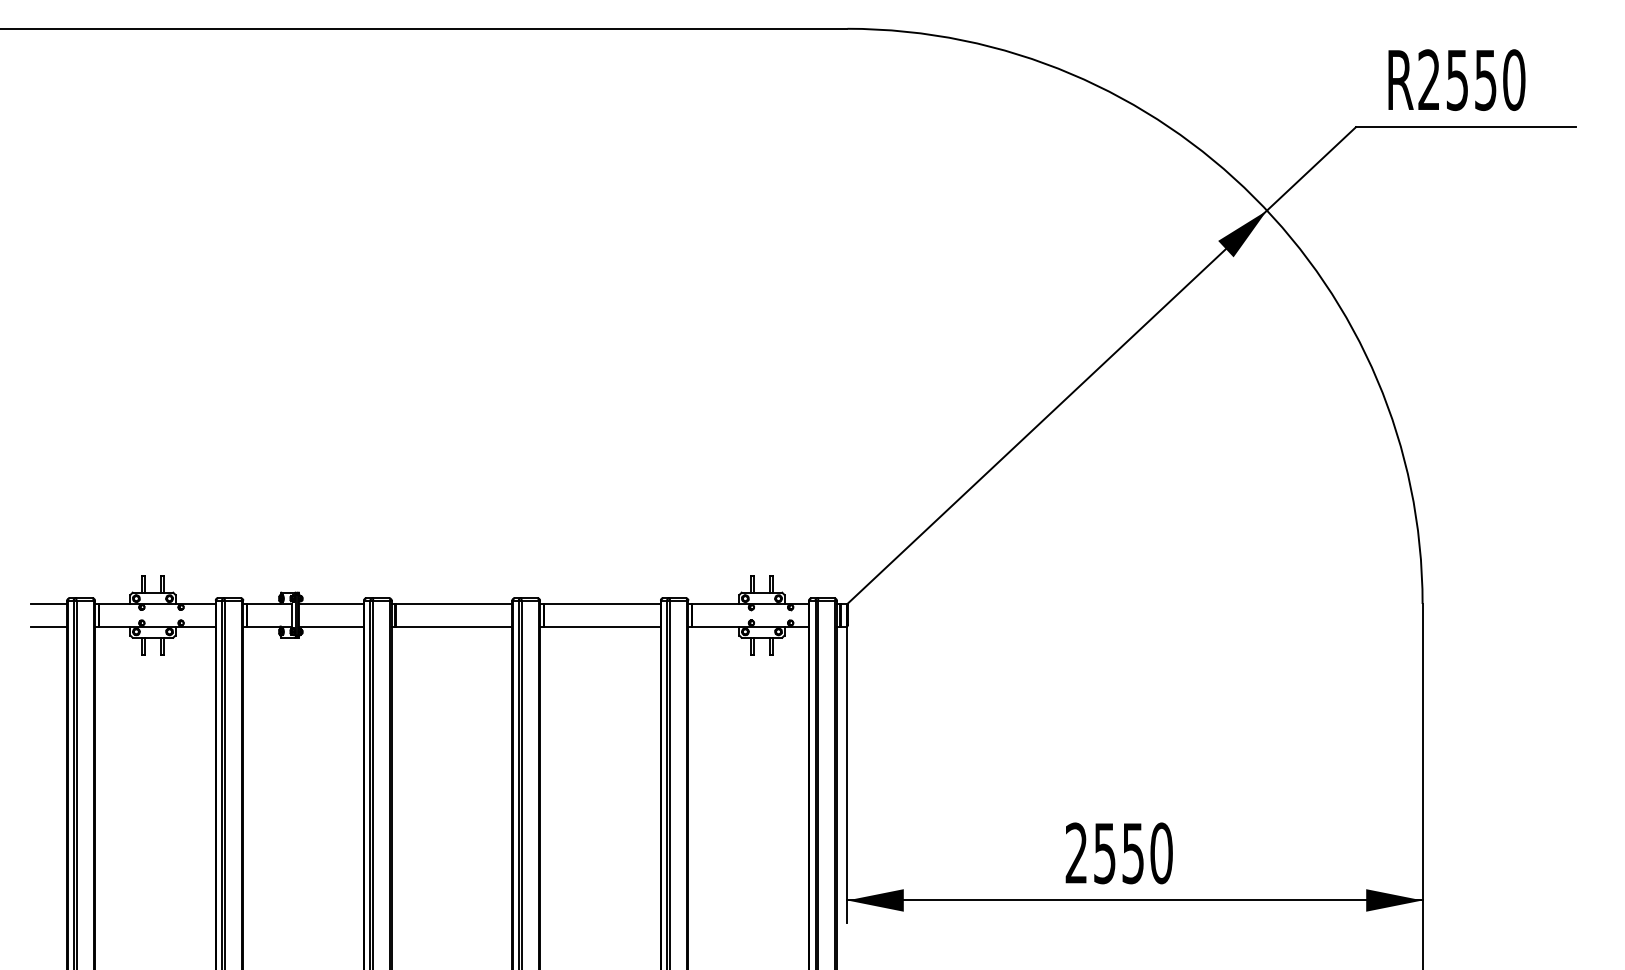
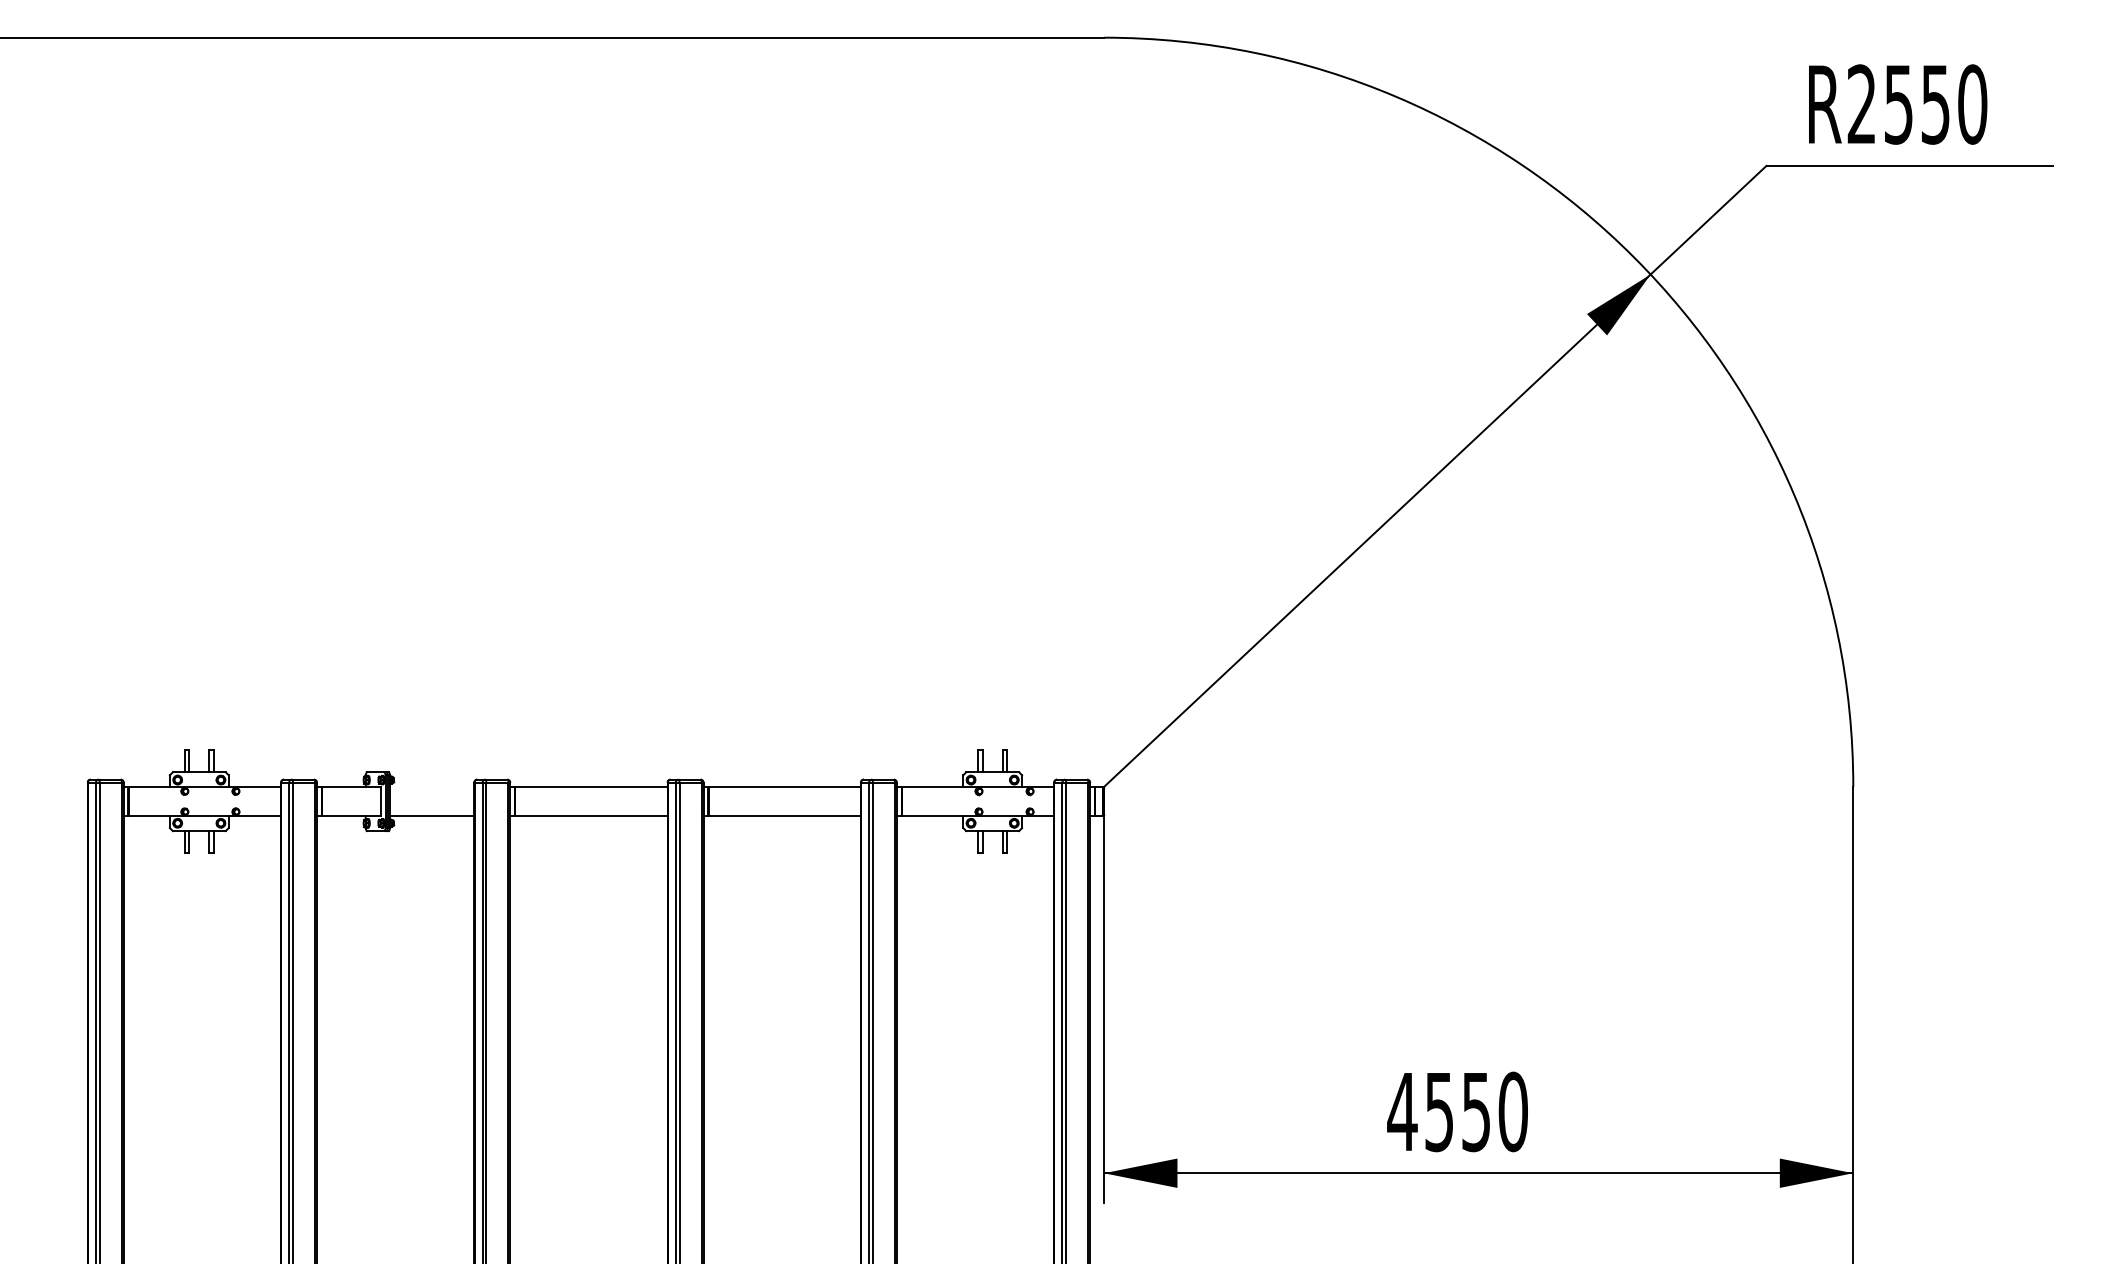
line: (48, 603) -> (63, 786), removed
line: (331, 603) -> (432, 786), removed
line: (48, 626) -> (63, 816), removed
text: (1076, 852) -> (1402, 1110), 2550 -> 4550

